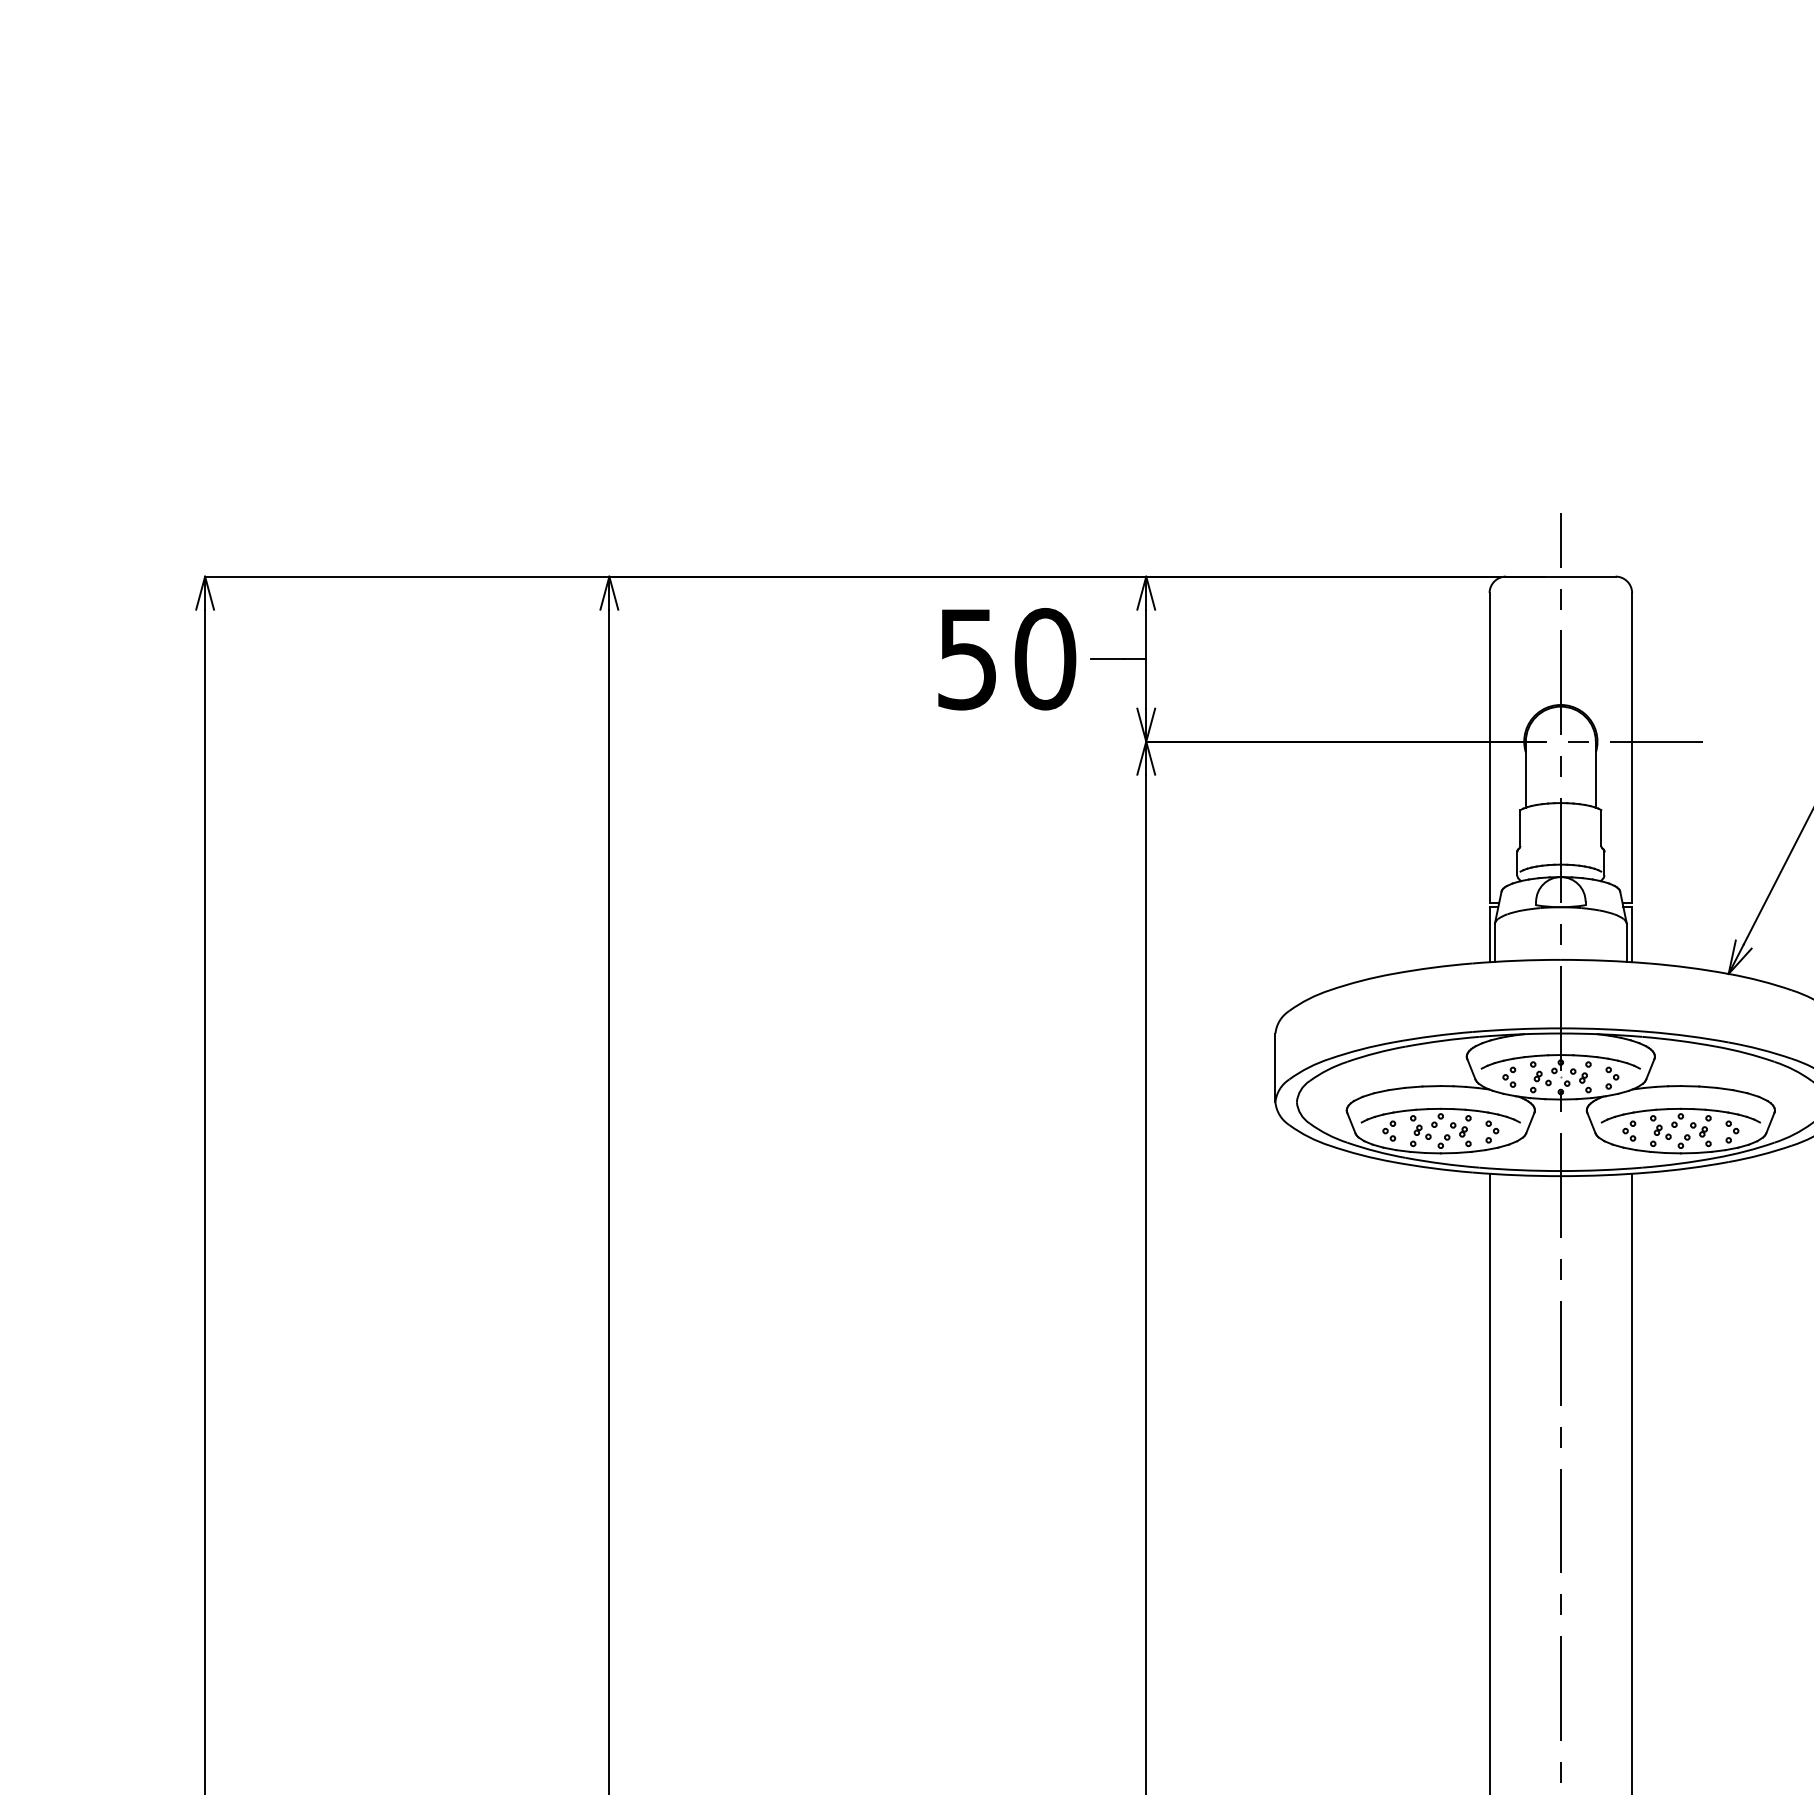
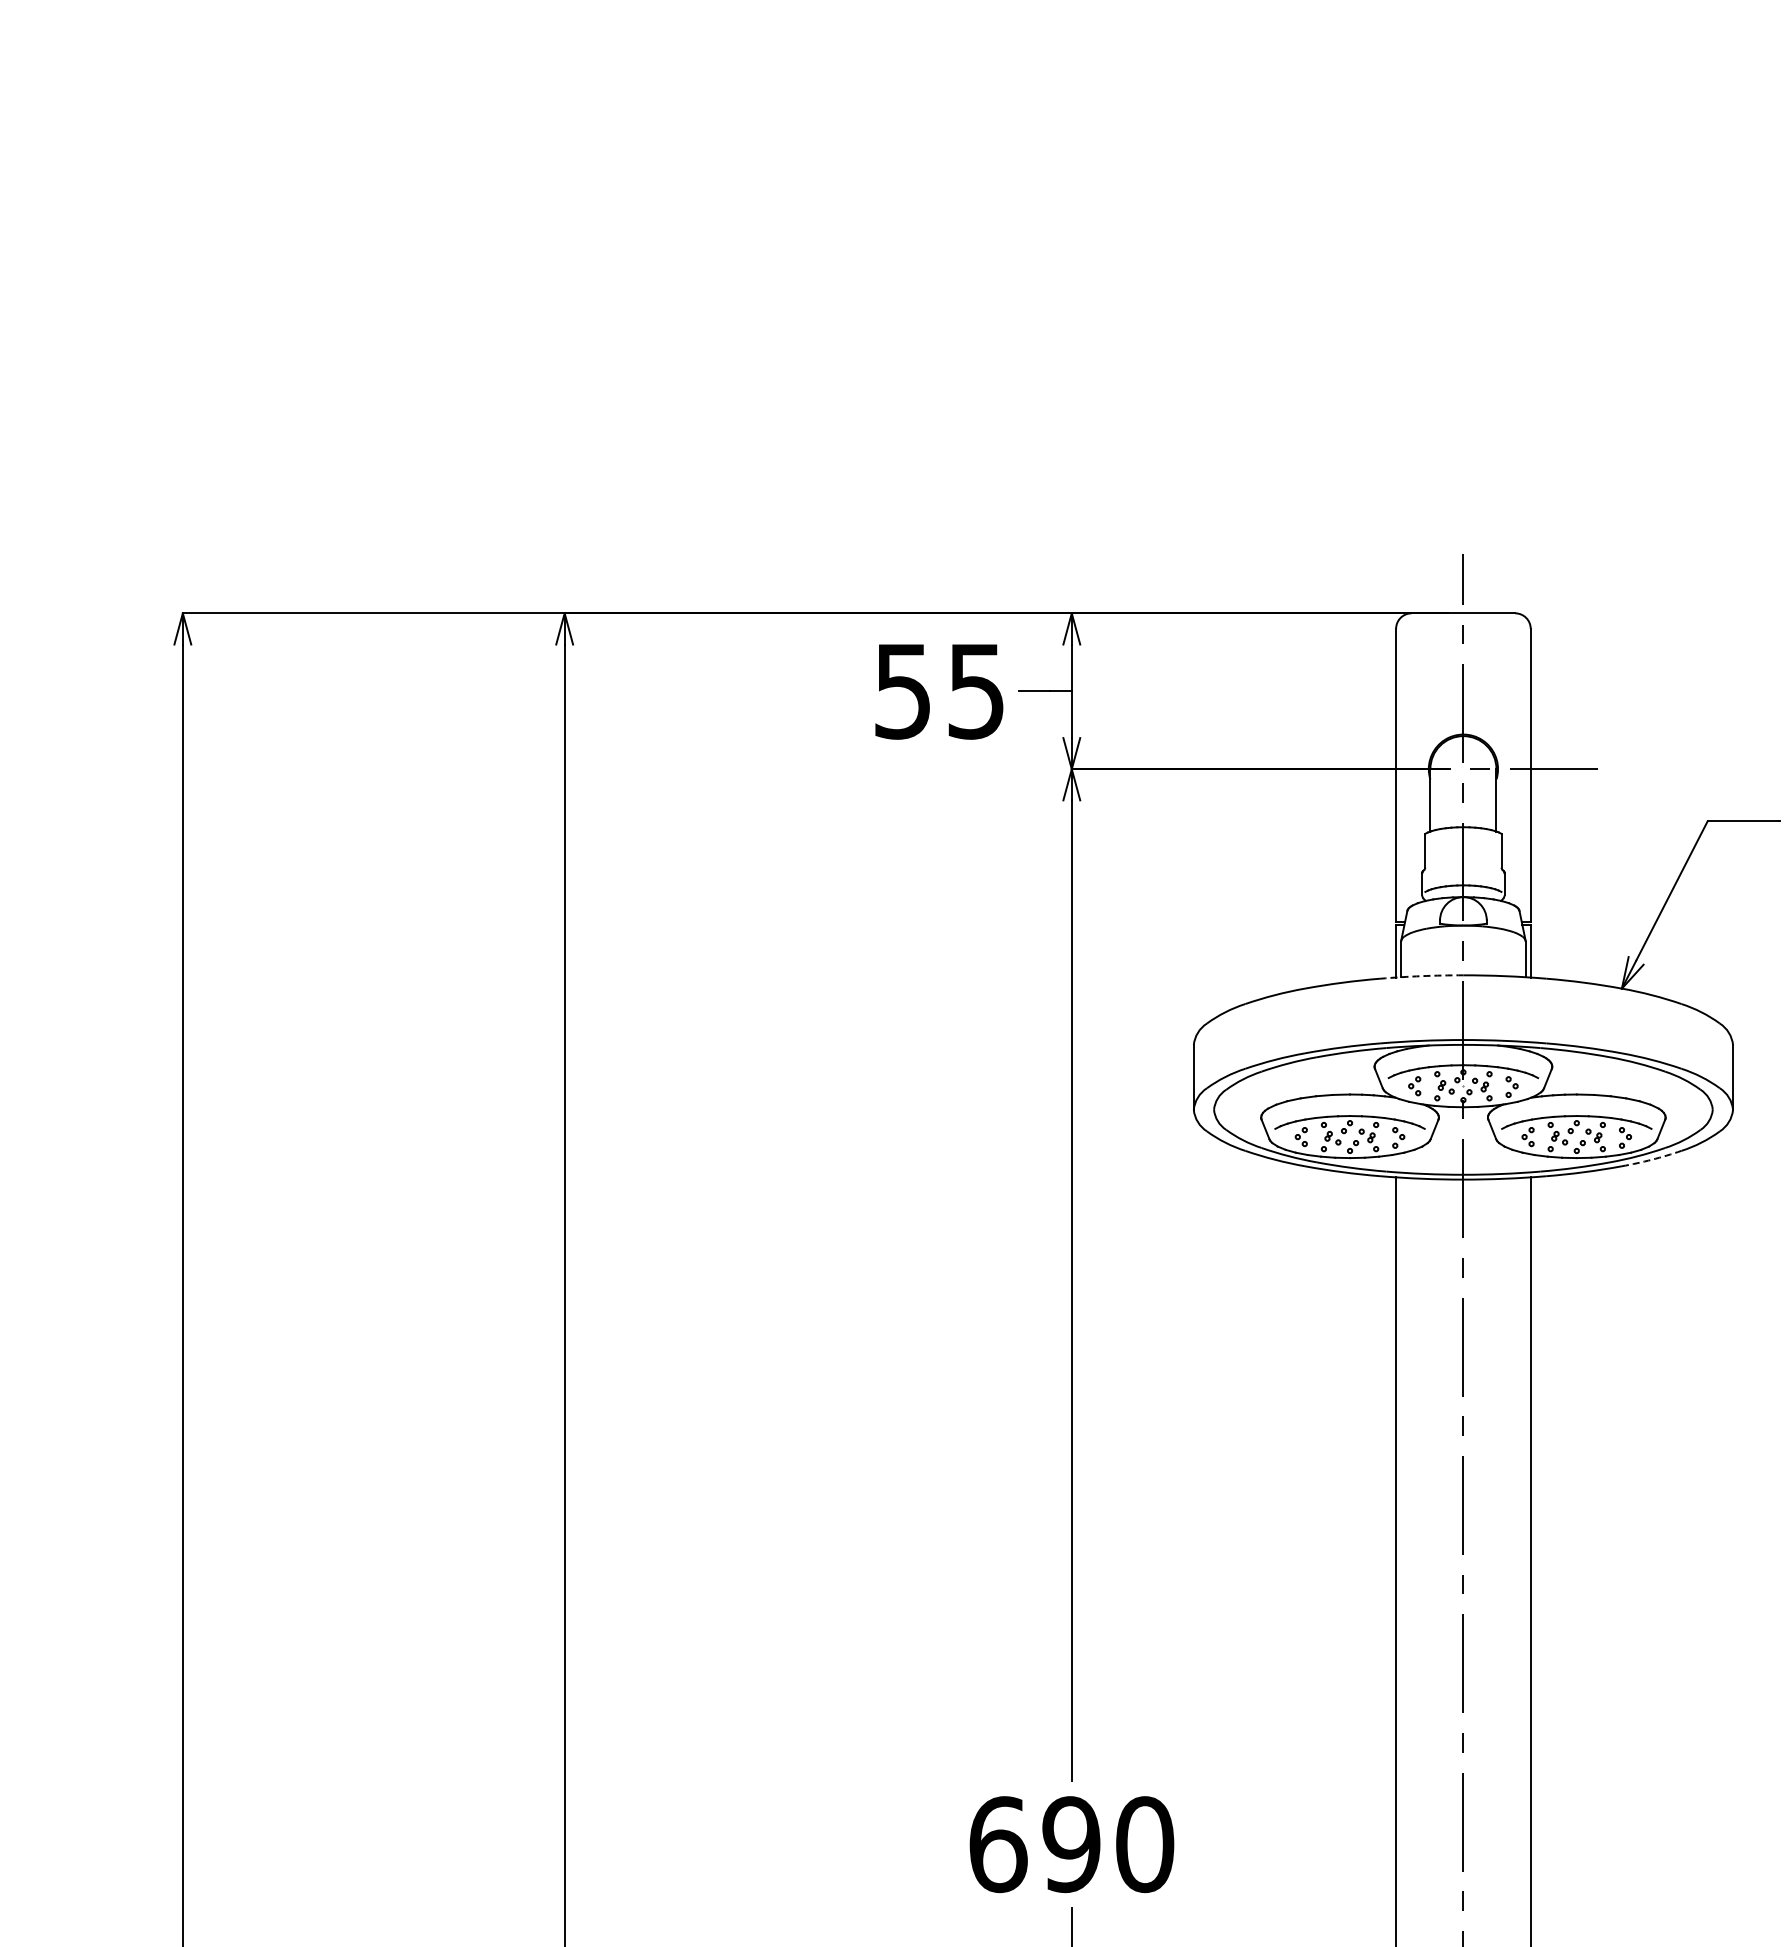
text: (1045, 658) -> (976, 690), 50 -> 55
arc: (1516, 961) -> (1421, 976), solid -> dashed
arc: (1761, 1154) -> (1652, 1159), solid -> dashed

